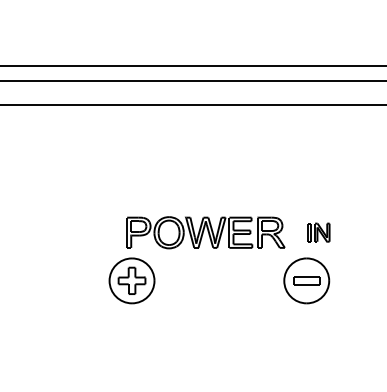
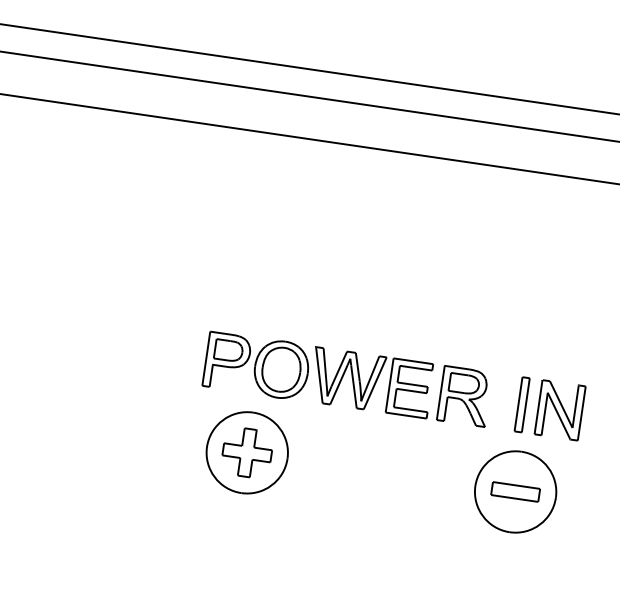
part: (318, 232) -> (549, 408), size x1.67
part: (131, 280) -> (246, 451), moved

